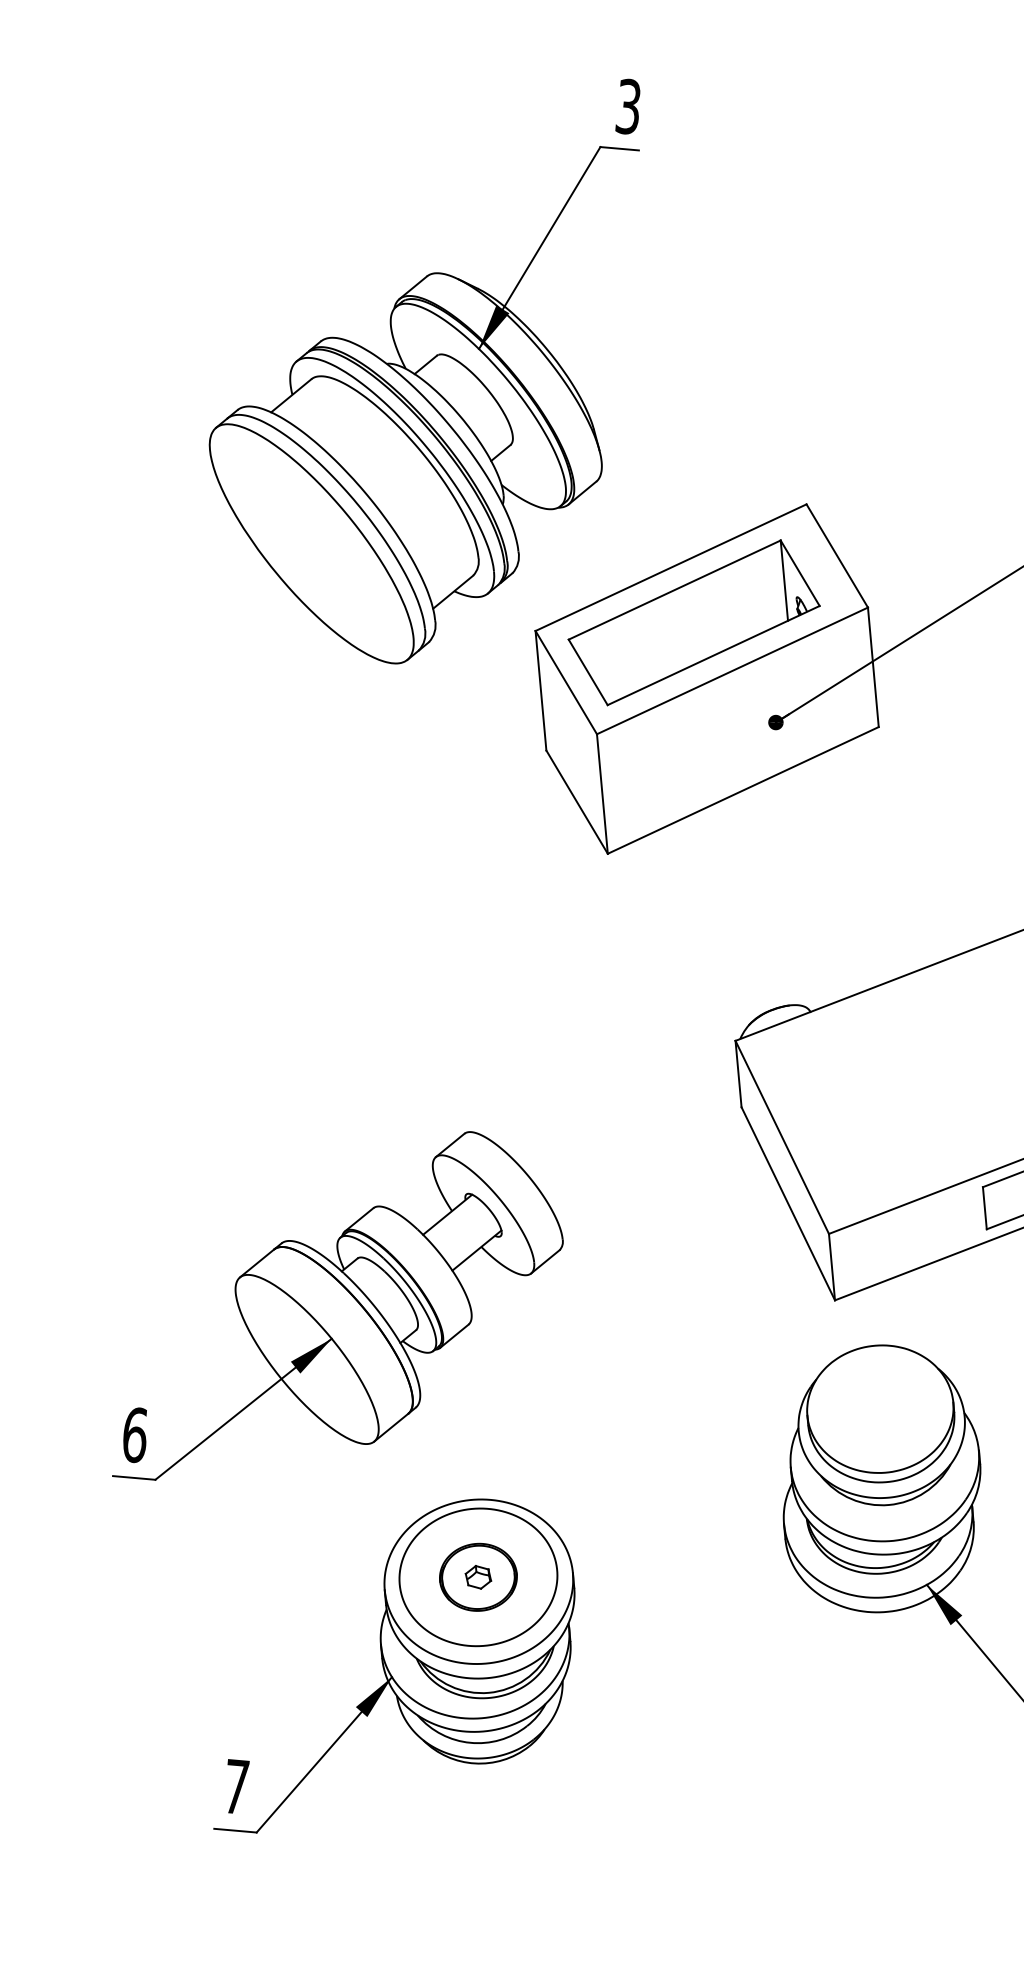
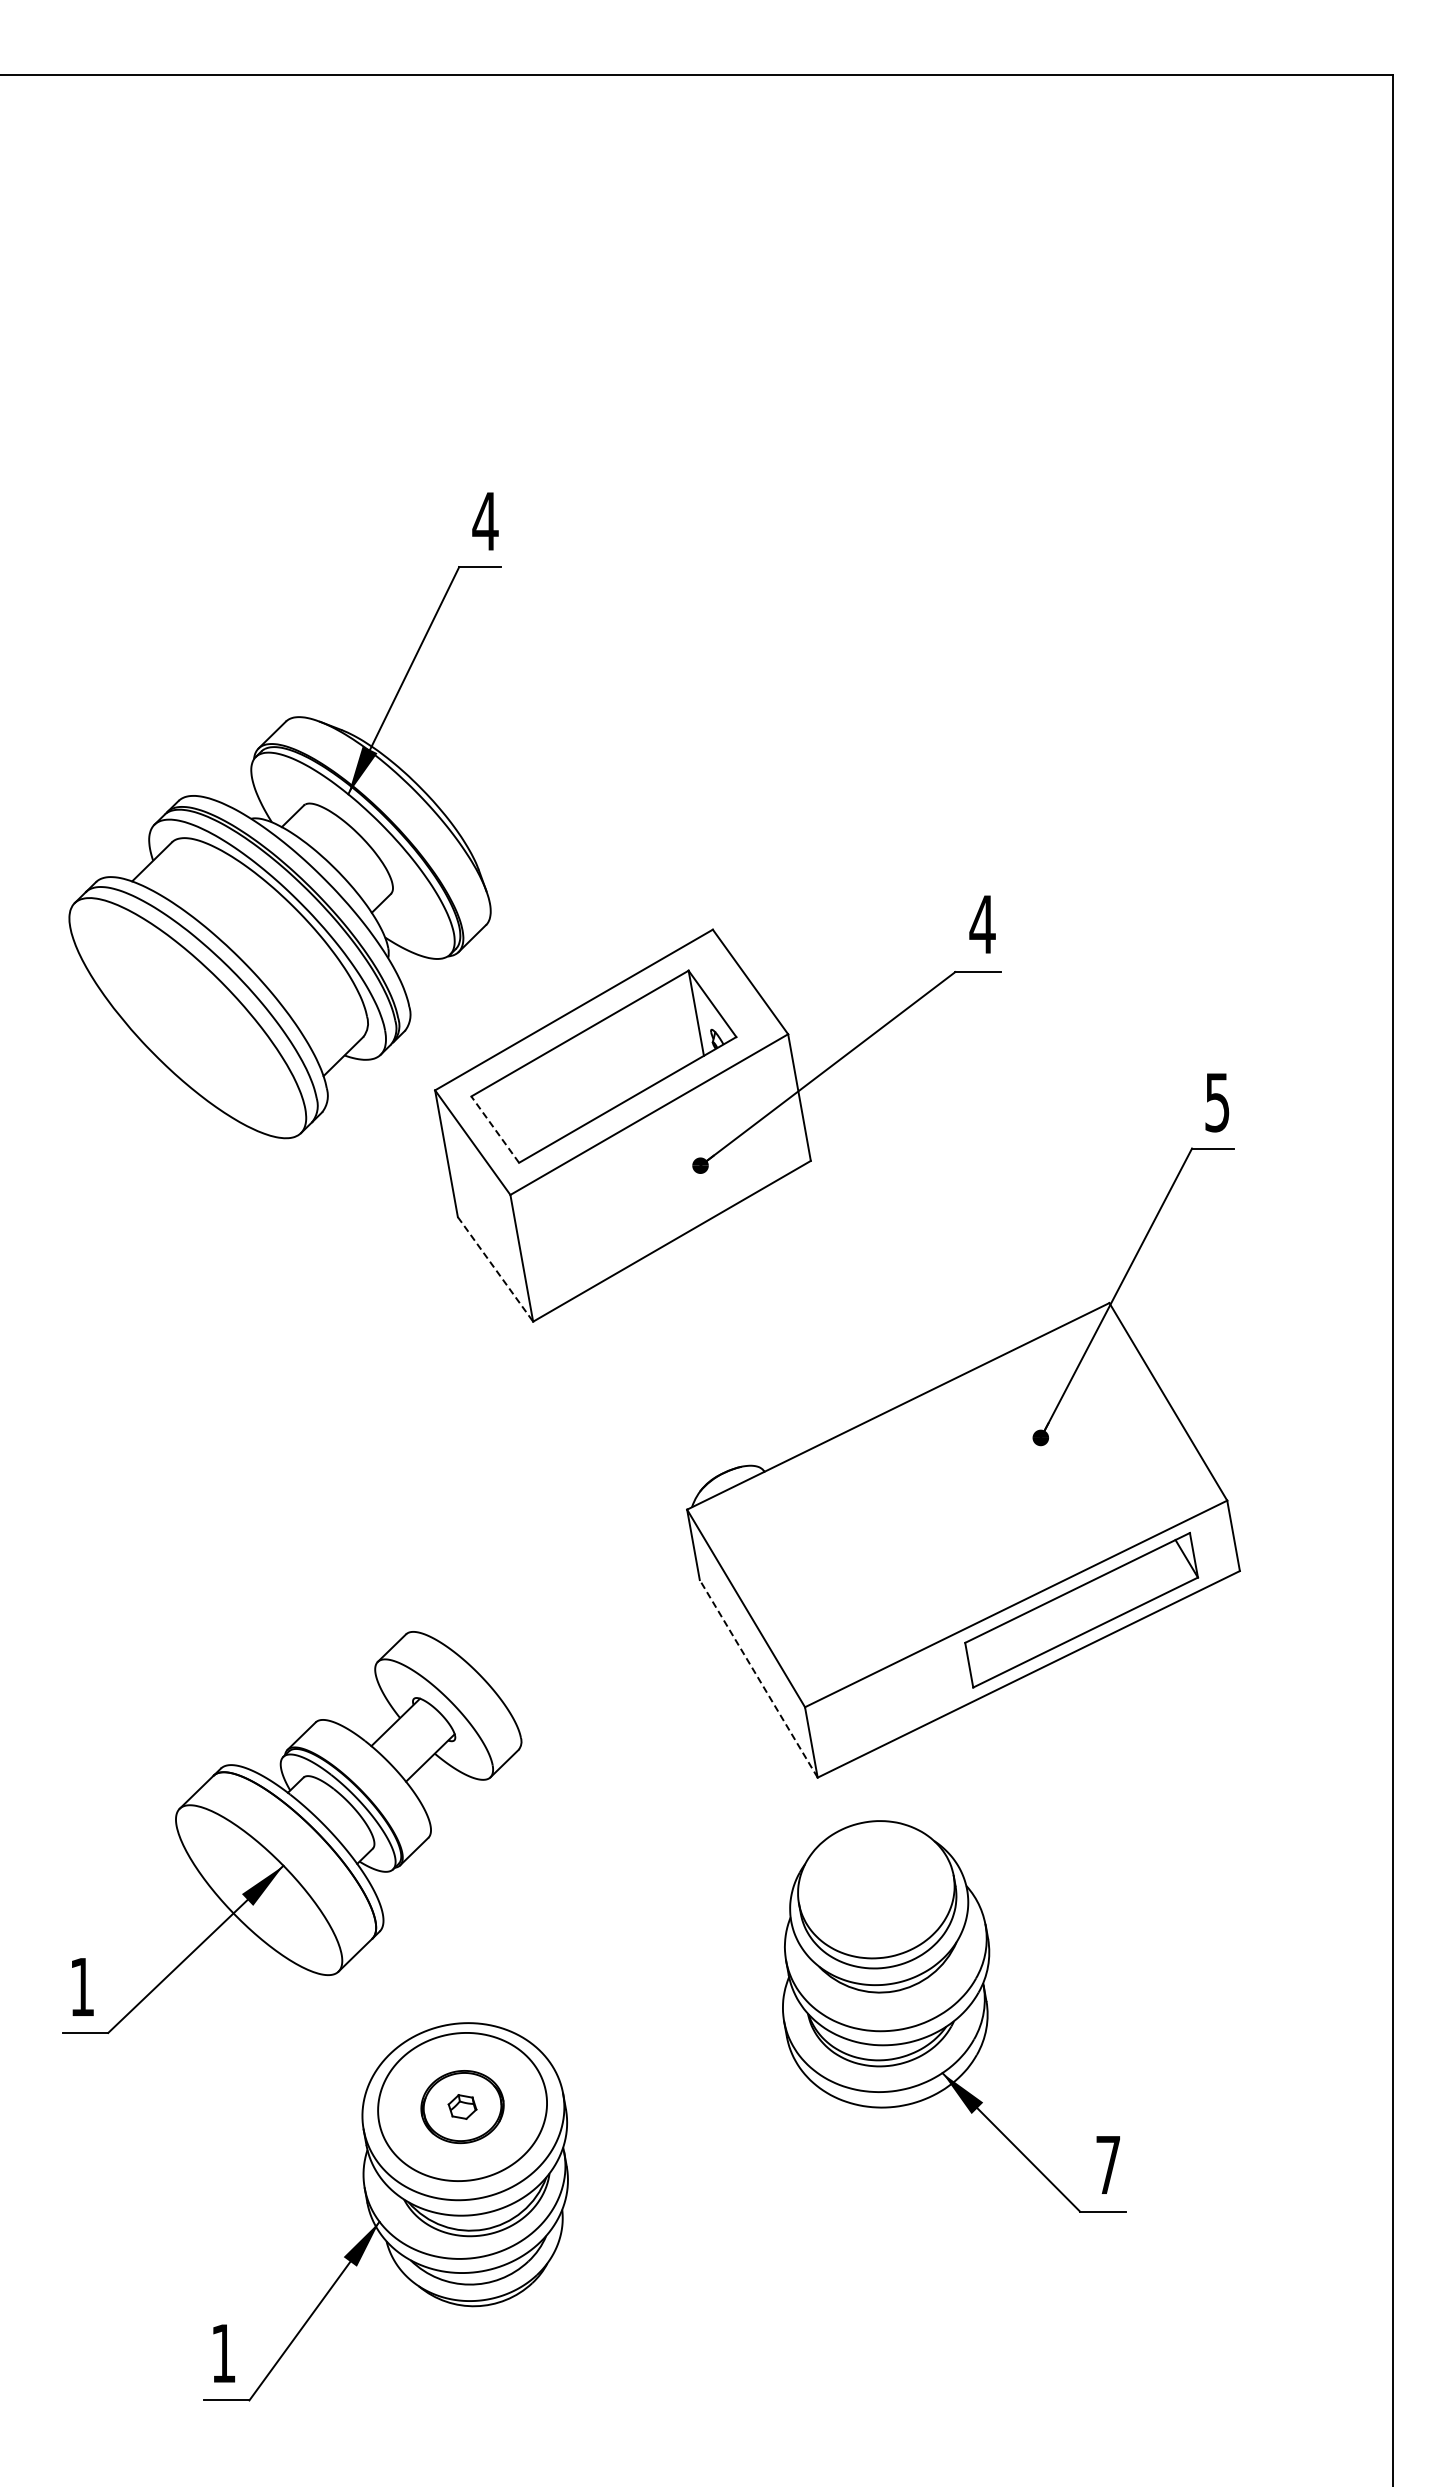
text: (628, 106) -> (485, 521), 3 -> 4
line: (588, 672) -> (495, 1129), solid -> dashed
line: (577, 802) -> (495, 1269), solid -> dashed
line: (788, 1203) -> (758, 1678), solid -> dashed
text: (135, 1435) -> (82, 1987), 6 -> 1
text: (236, 1786) -> (223, 2353), 7 -> 1

